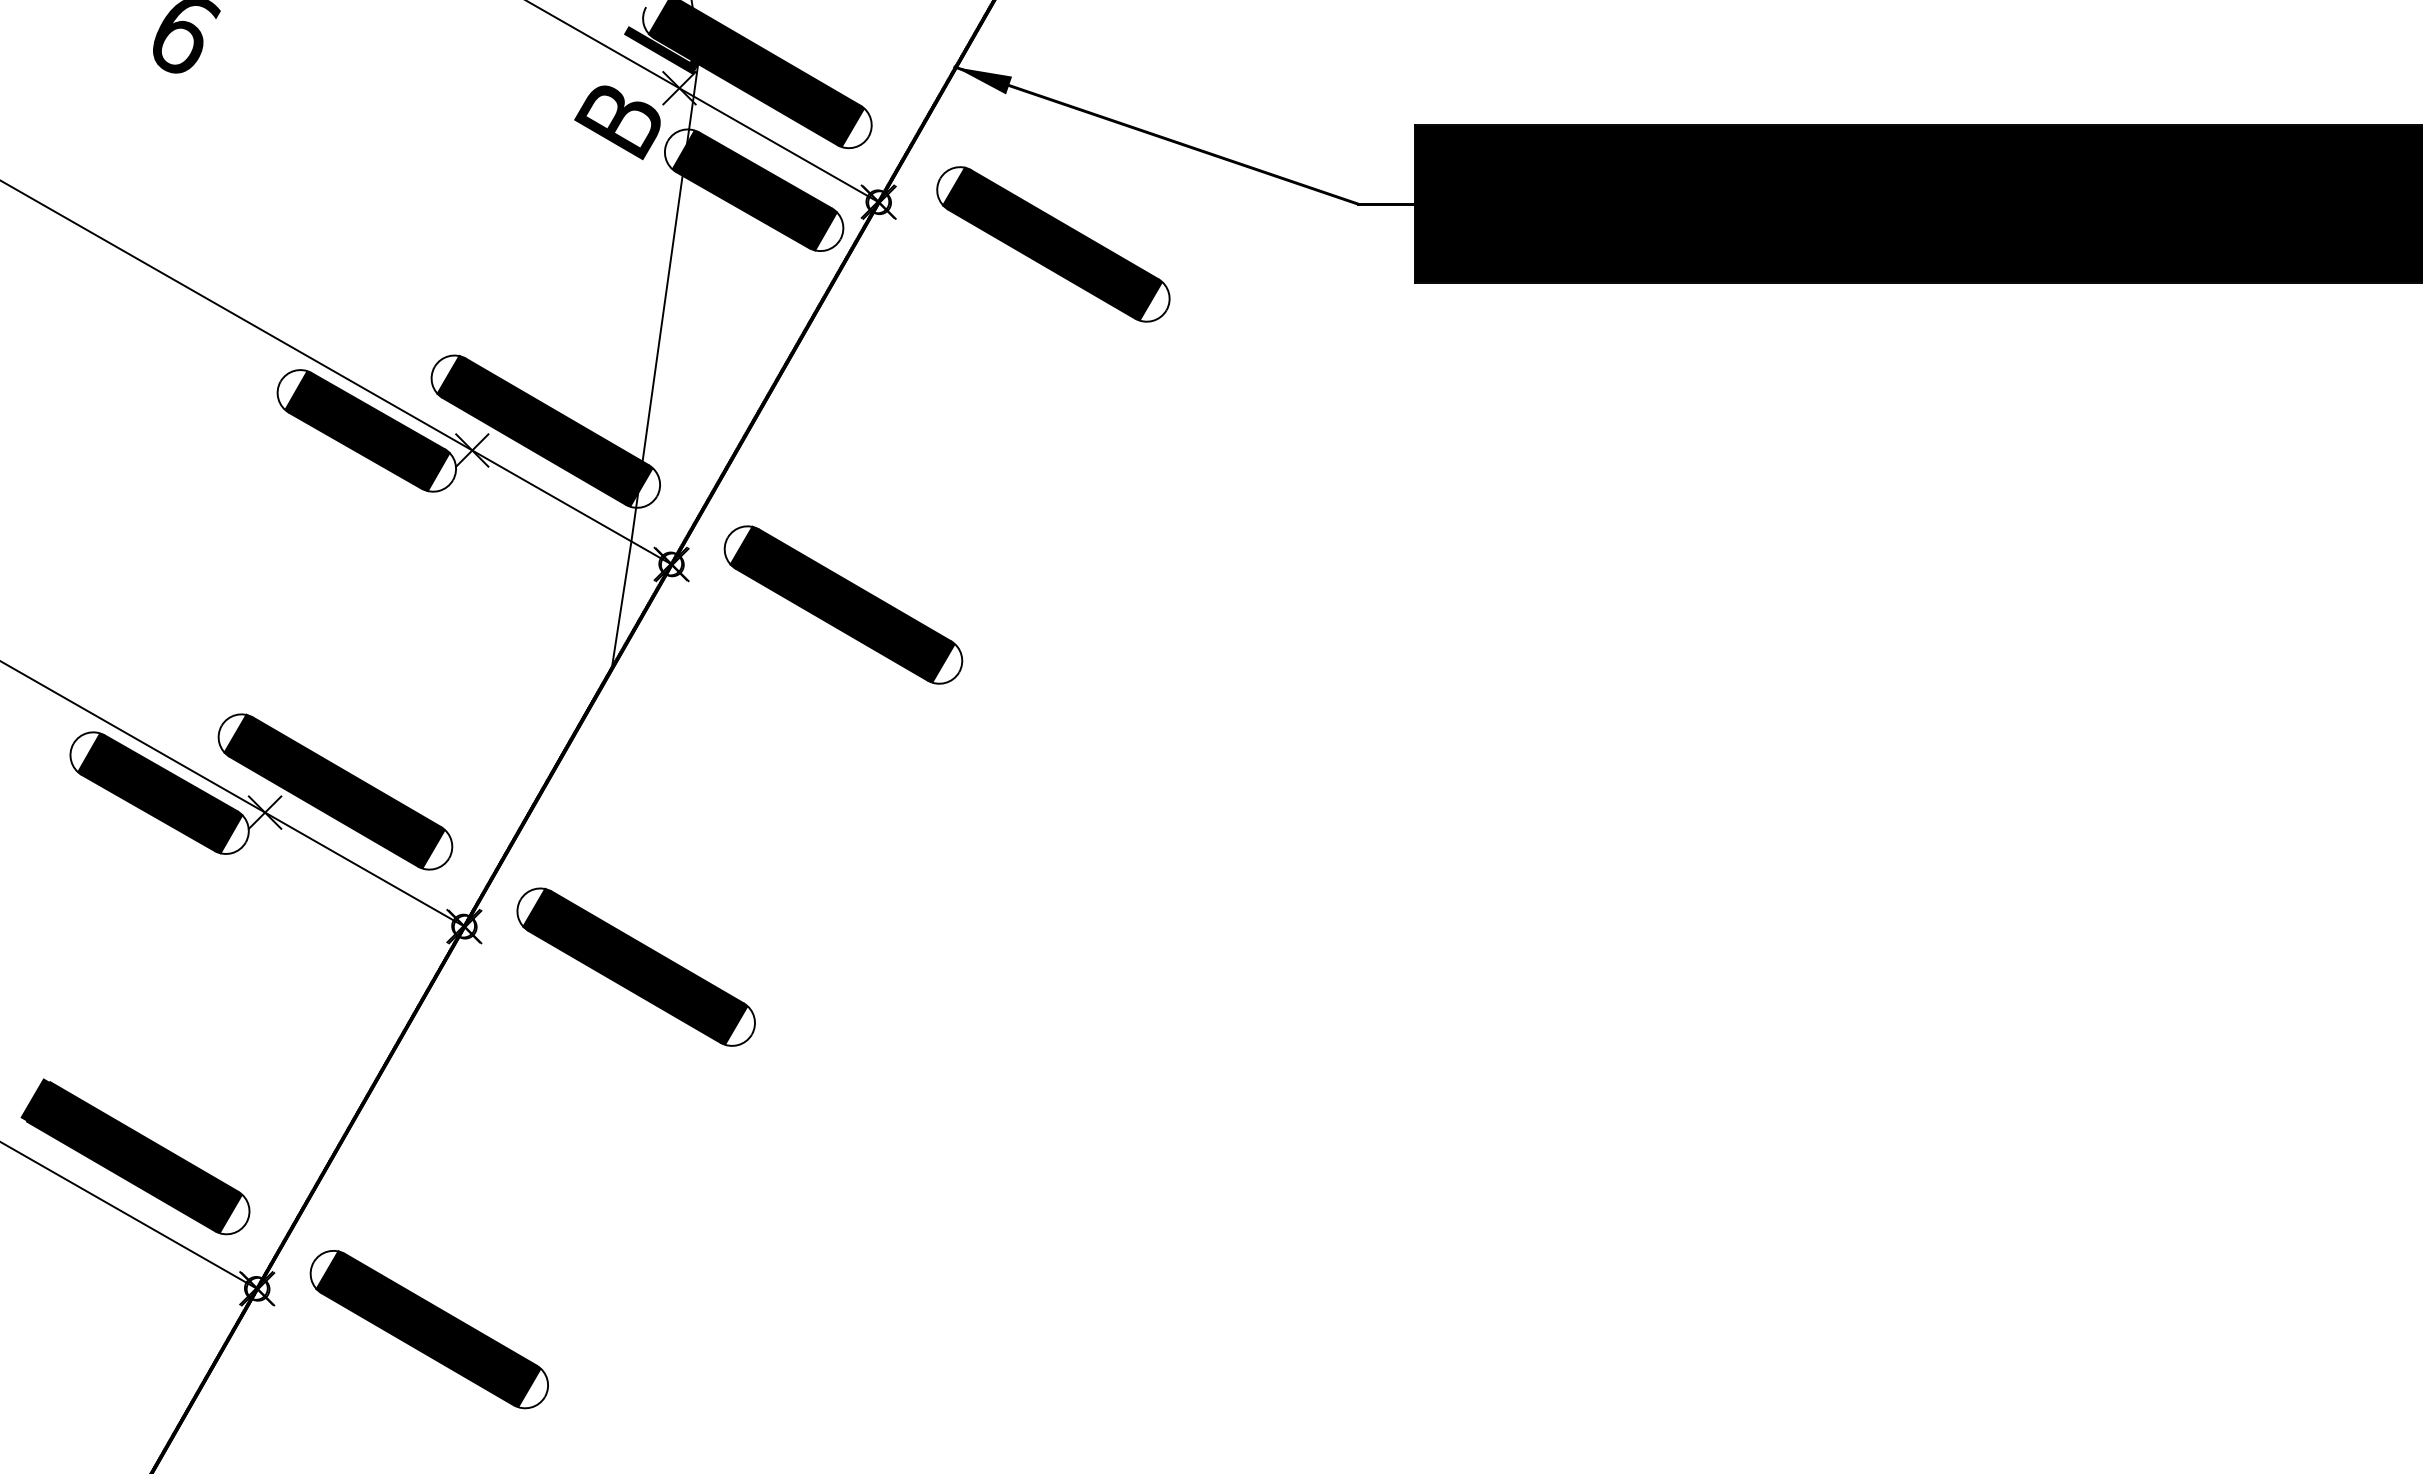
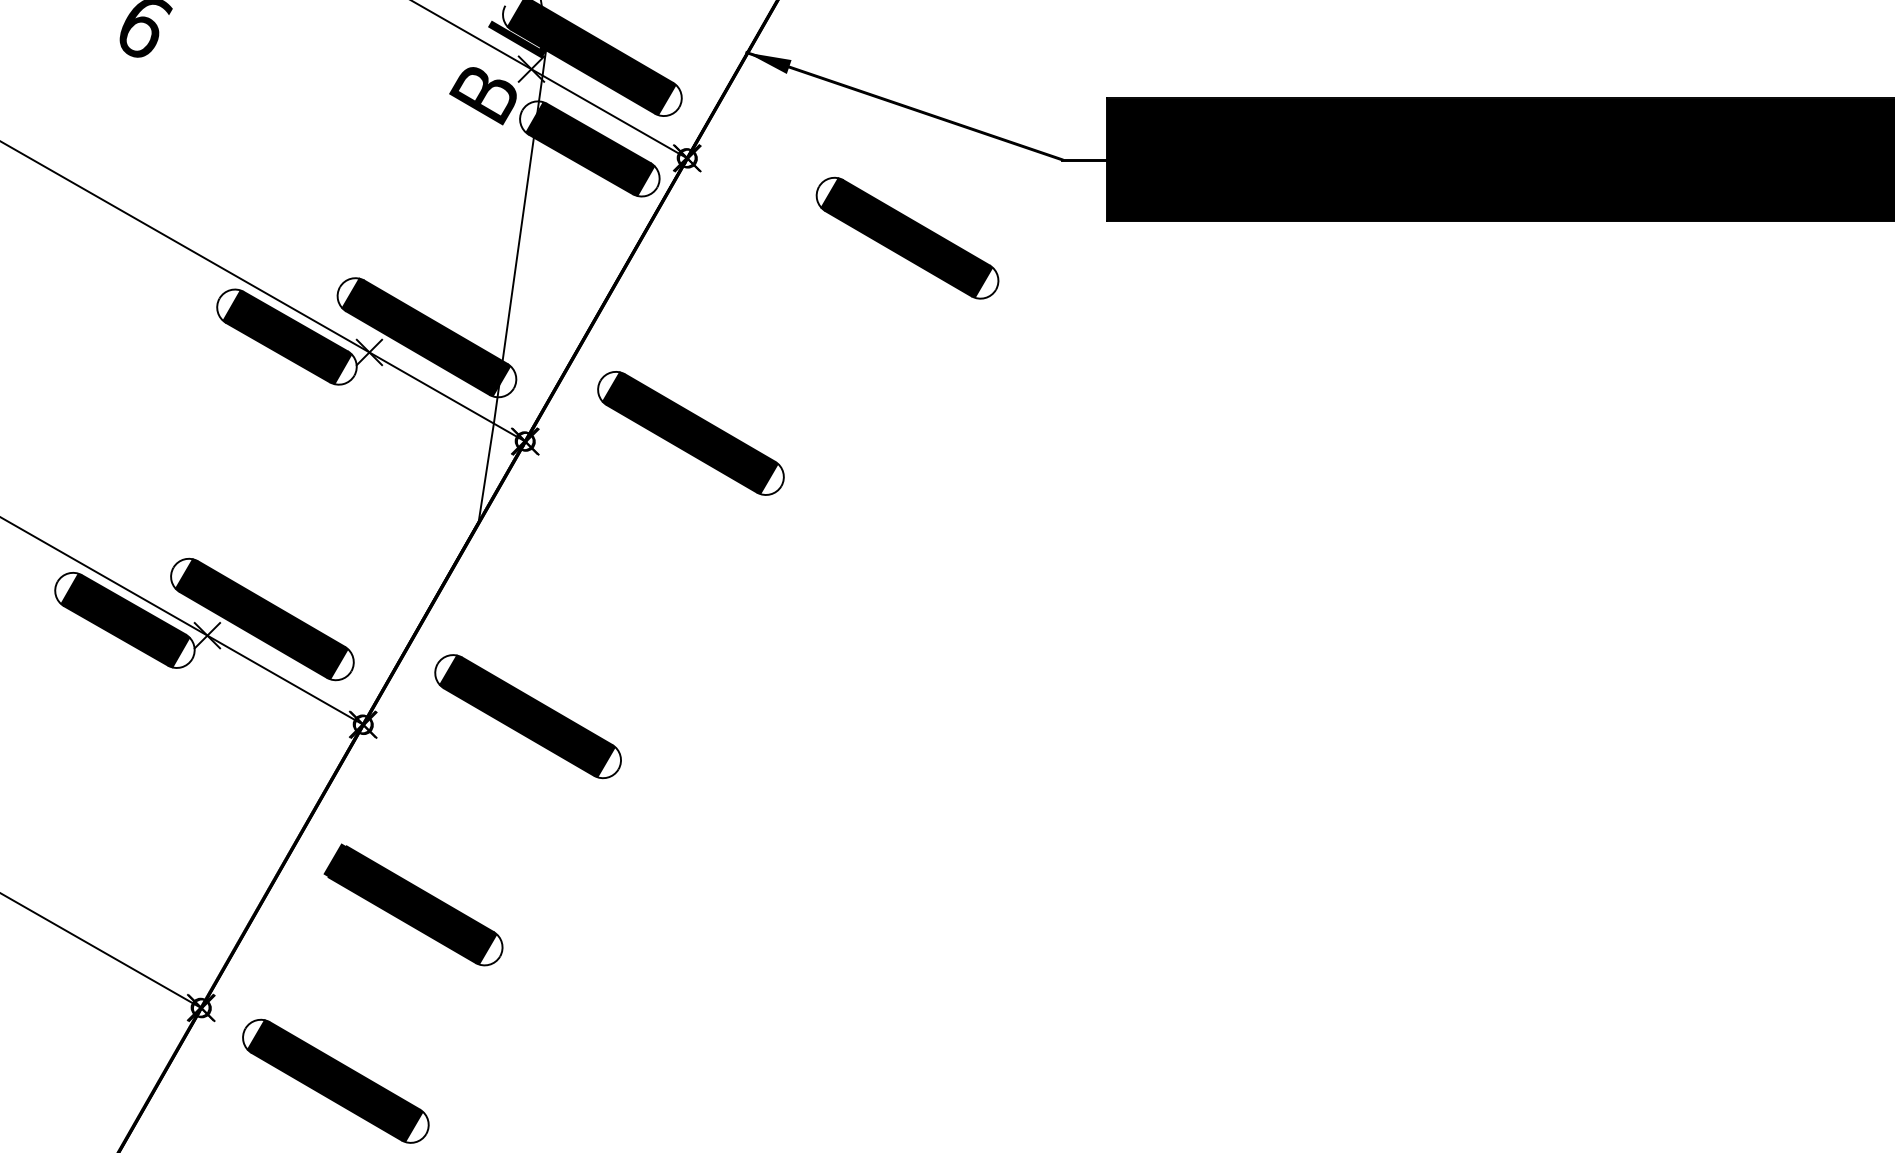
part: (1053, 244) -> (907, 238), moved
part: (843, 604) -> (691, 433), moved
part: (635, 966) -> (527, 716), moved
part: (135, 1156) -> (413, 904), moved
part: (428, 1329) -> (335, 1081), moved

